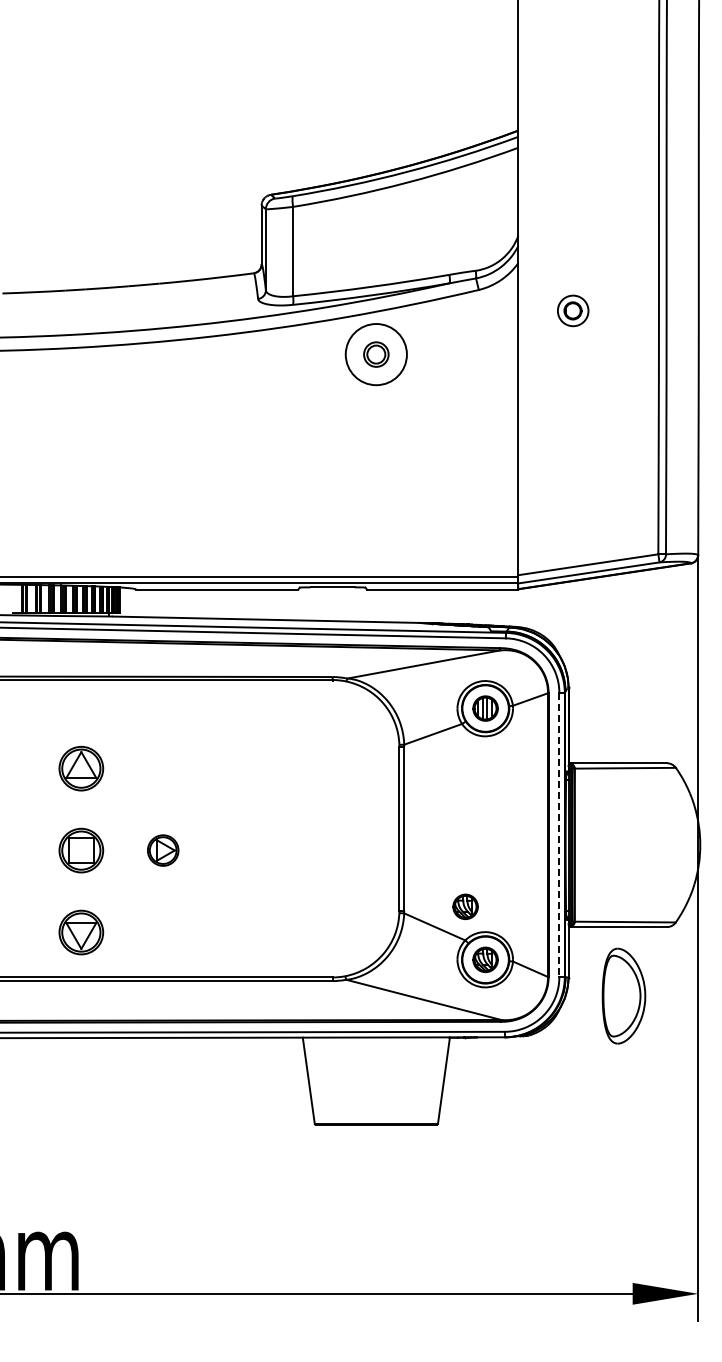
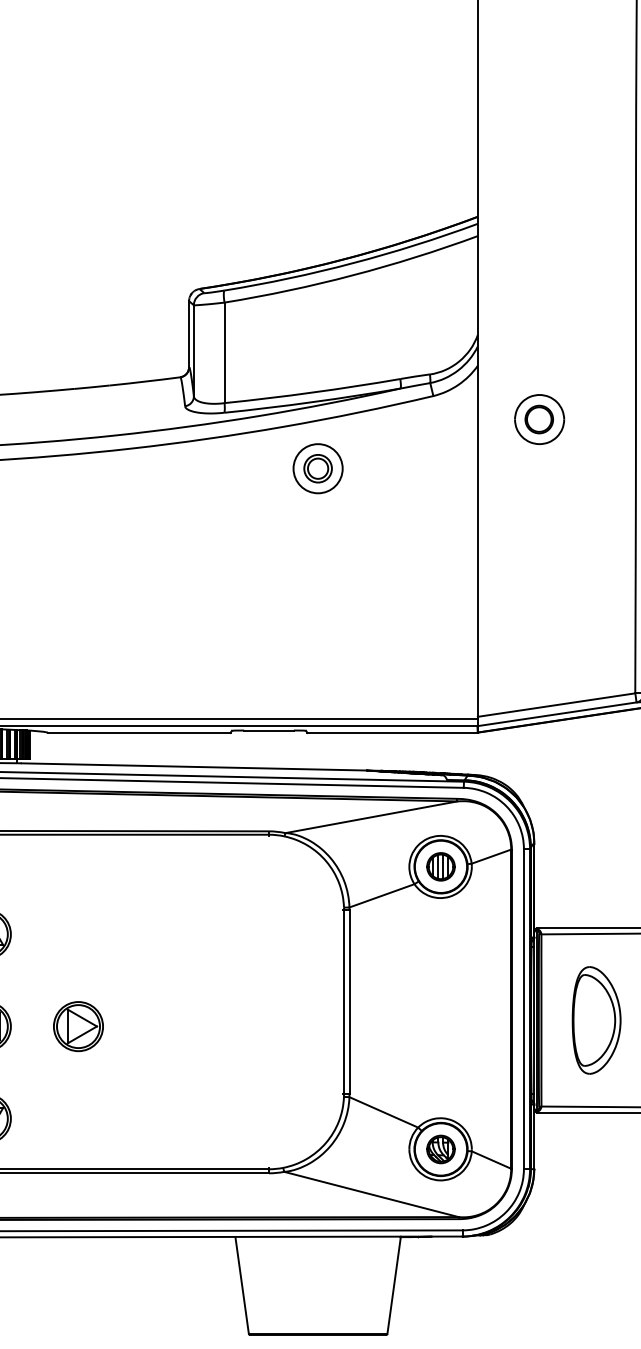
part: (572, 310) -> (538, 419), size x1.43
circle: (376, 354) -> (318, 468), size x0.71
line: (559, 835) -> (524, 1009), dashed -> solid
part: (162, 850) -> (77, 1026), size x1.43
part: (465, 906) -> (418, 1089), removed
part: (623, 995) -> (596, 1019), moved

